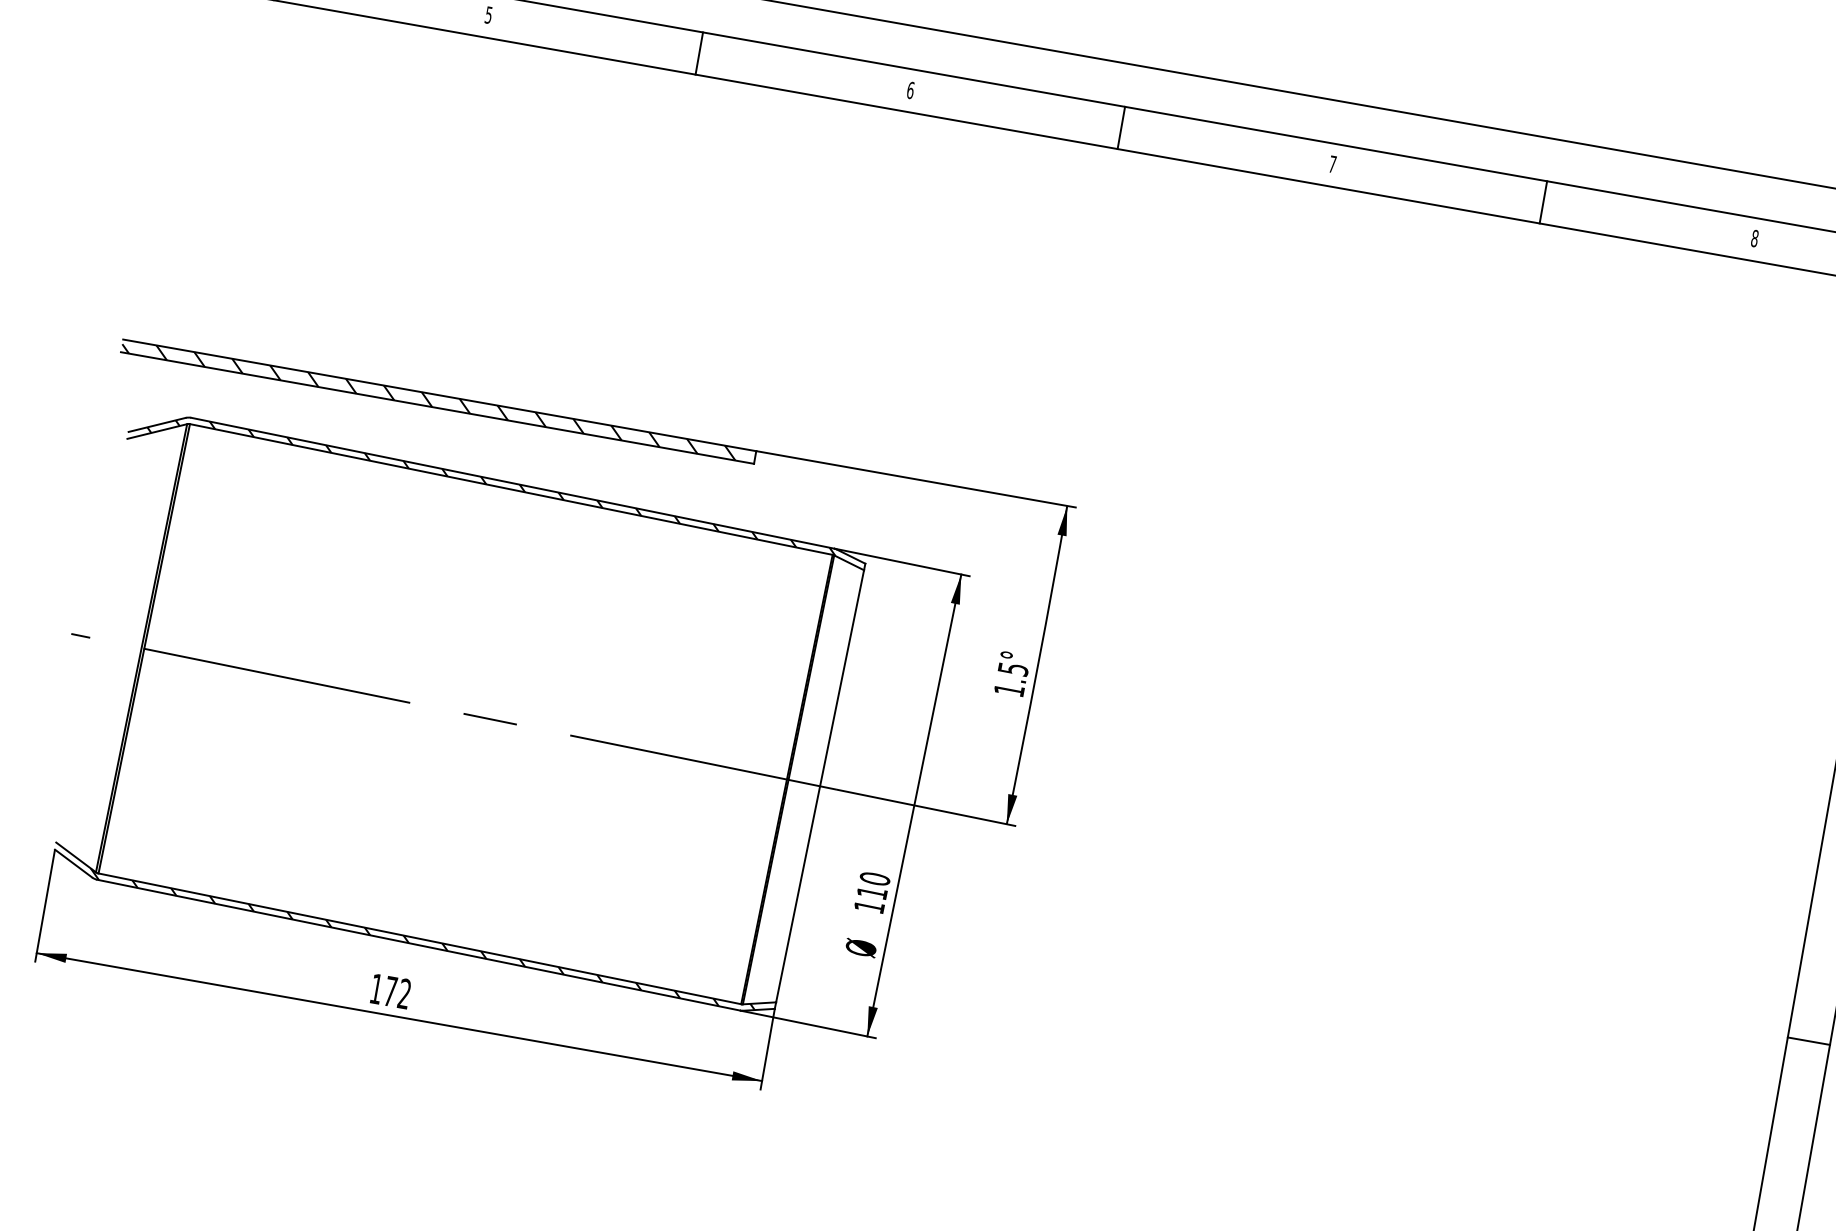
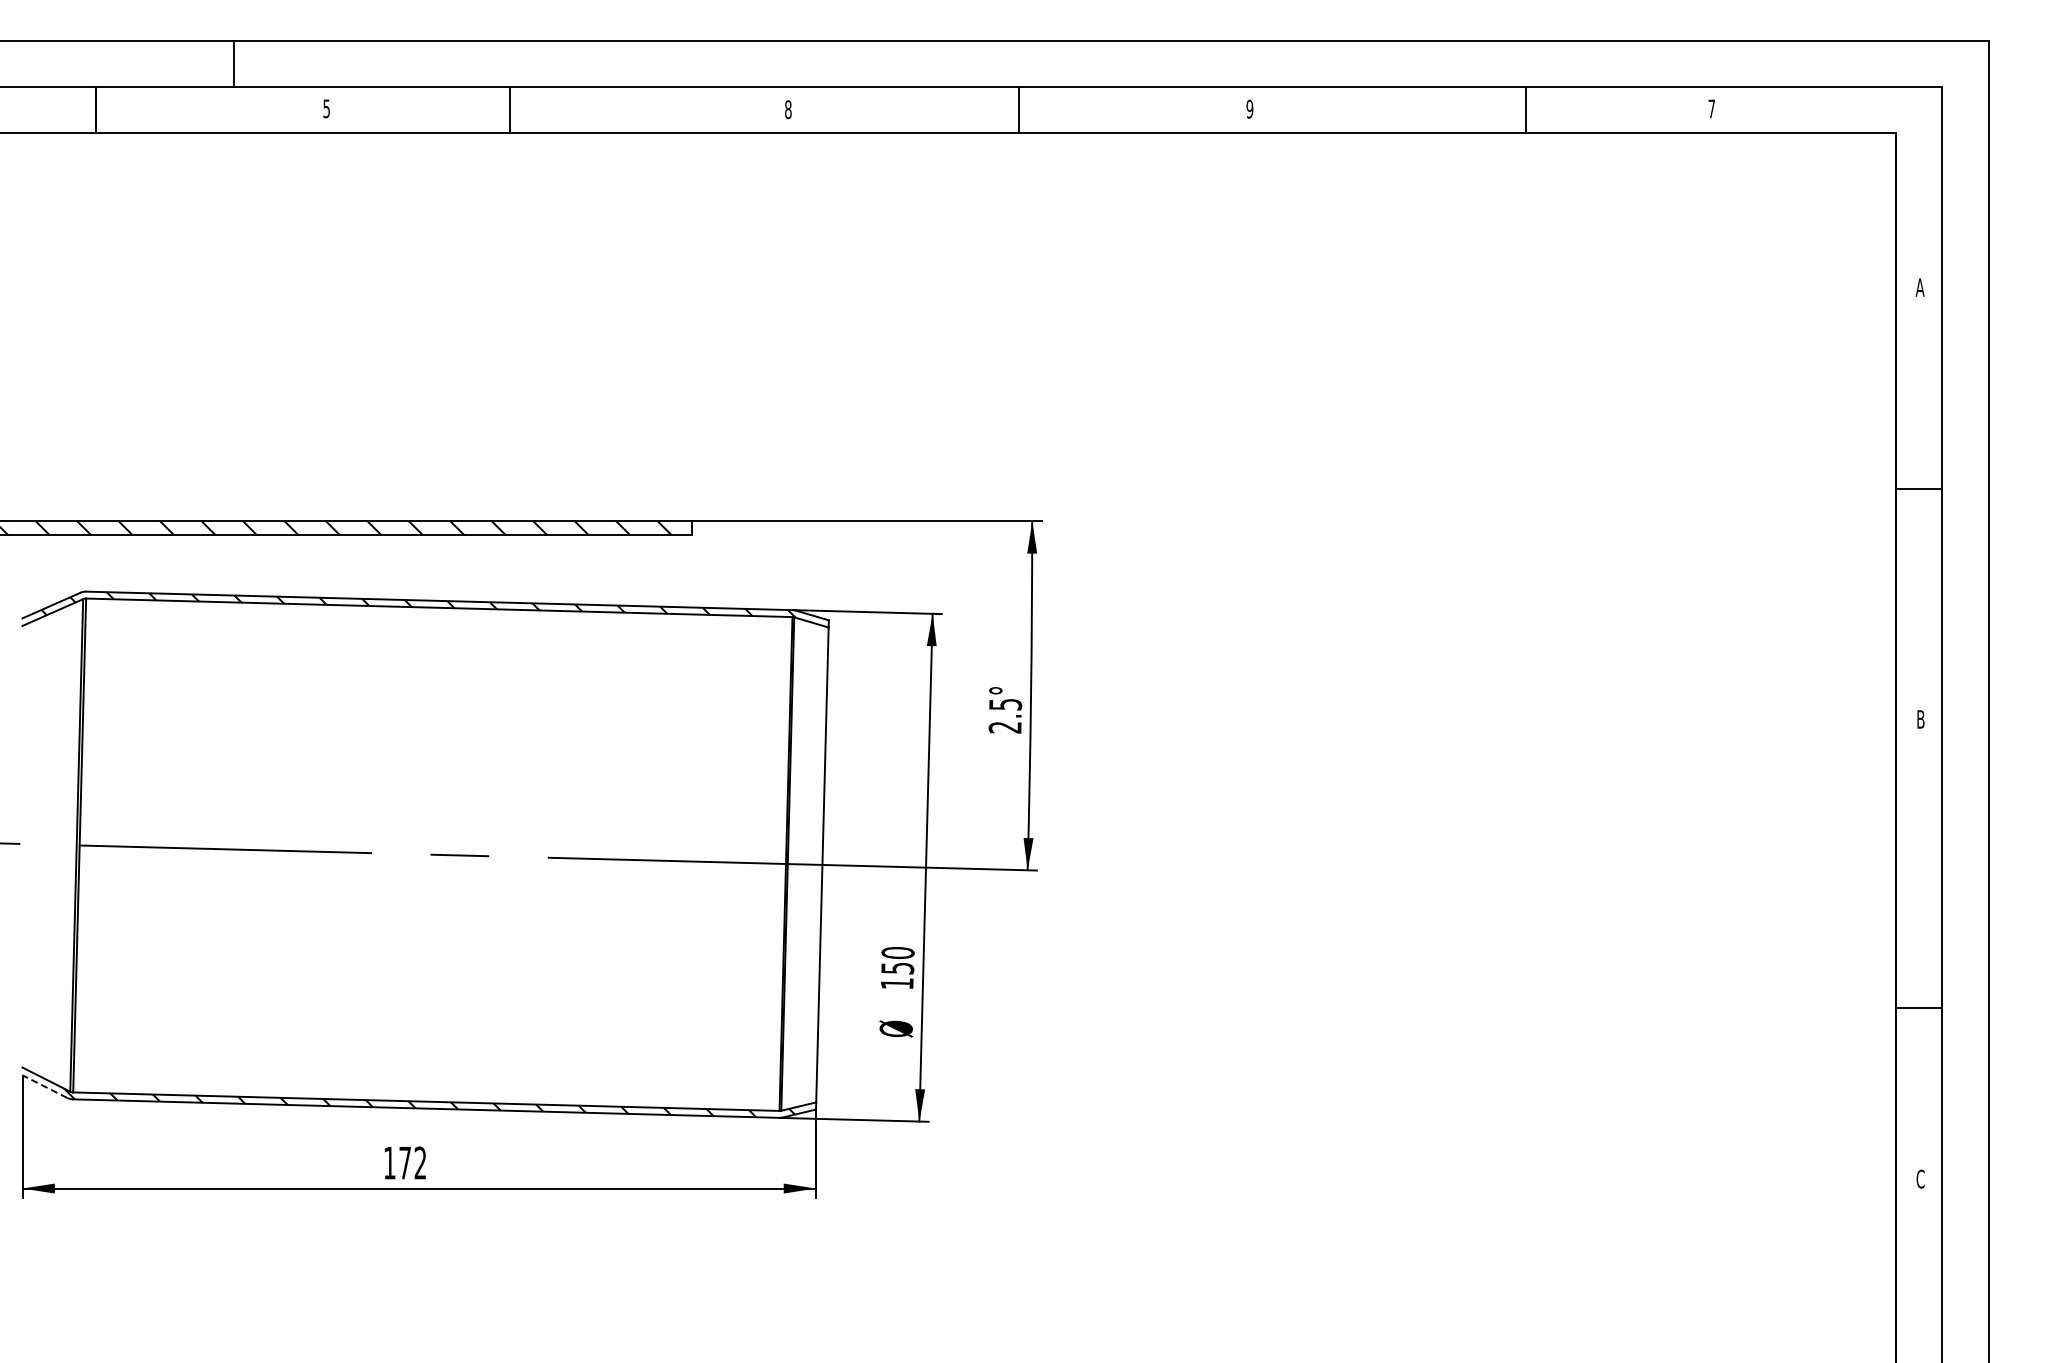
line: (699, 53) -> (510, 110), moved
text: (910, 90) -> (788, 109), 6 -> 8
text: (1332, 163) -> (1249, 108), 7 -> 9
line: (1543, 202) -> (1525, 110), moved
text: (1754, 238) -> (1711, 108), 8 -> 7
text: (1008, 689) -> (1004, 727), 1.5° -> 2.5°
line: (73, 863) -> (44, 1086), solid -> dashed
text: (872, 893) -> (897, 968), 110 -> 150
line: (1809, 1041) -> (1919, 1008), moved

